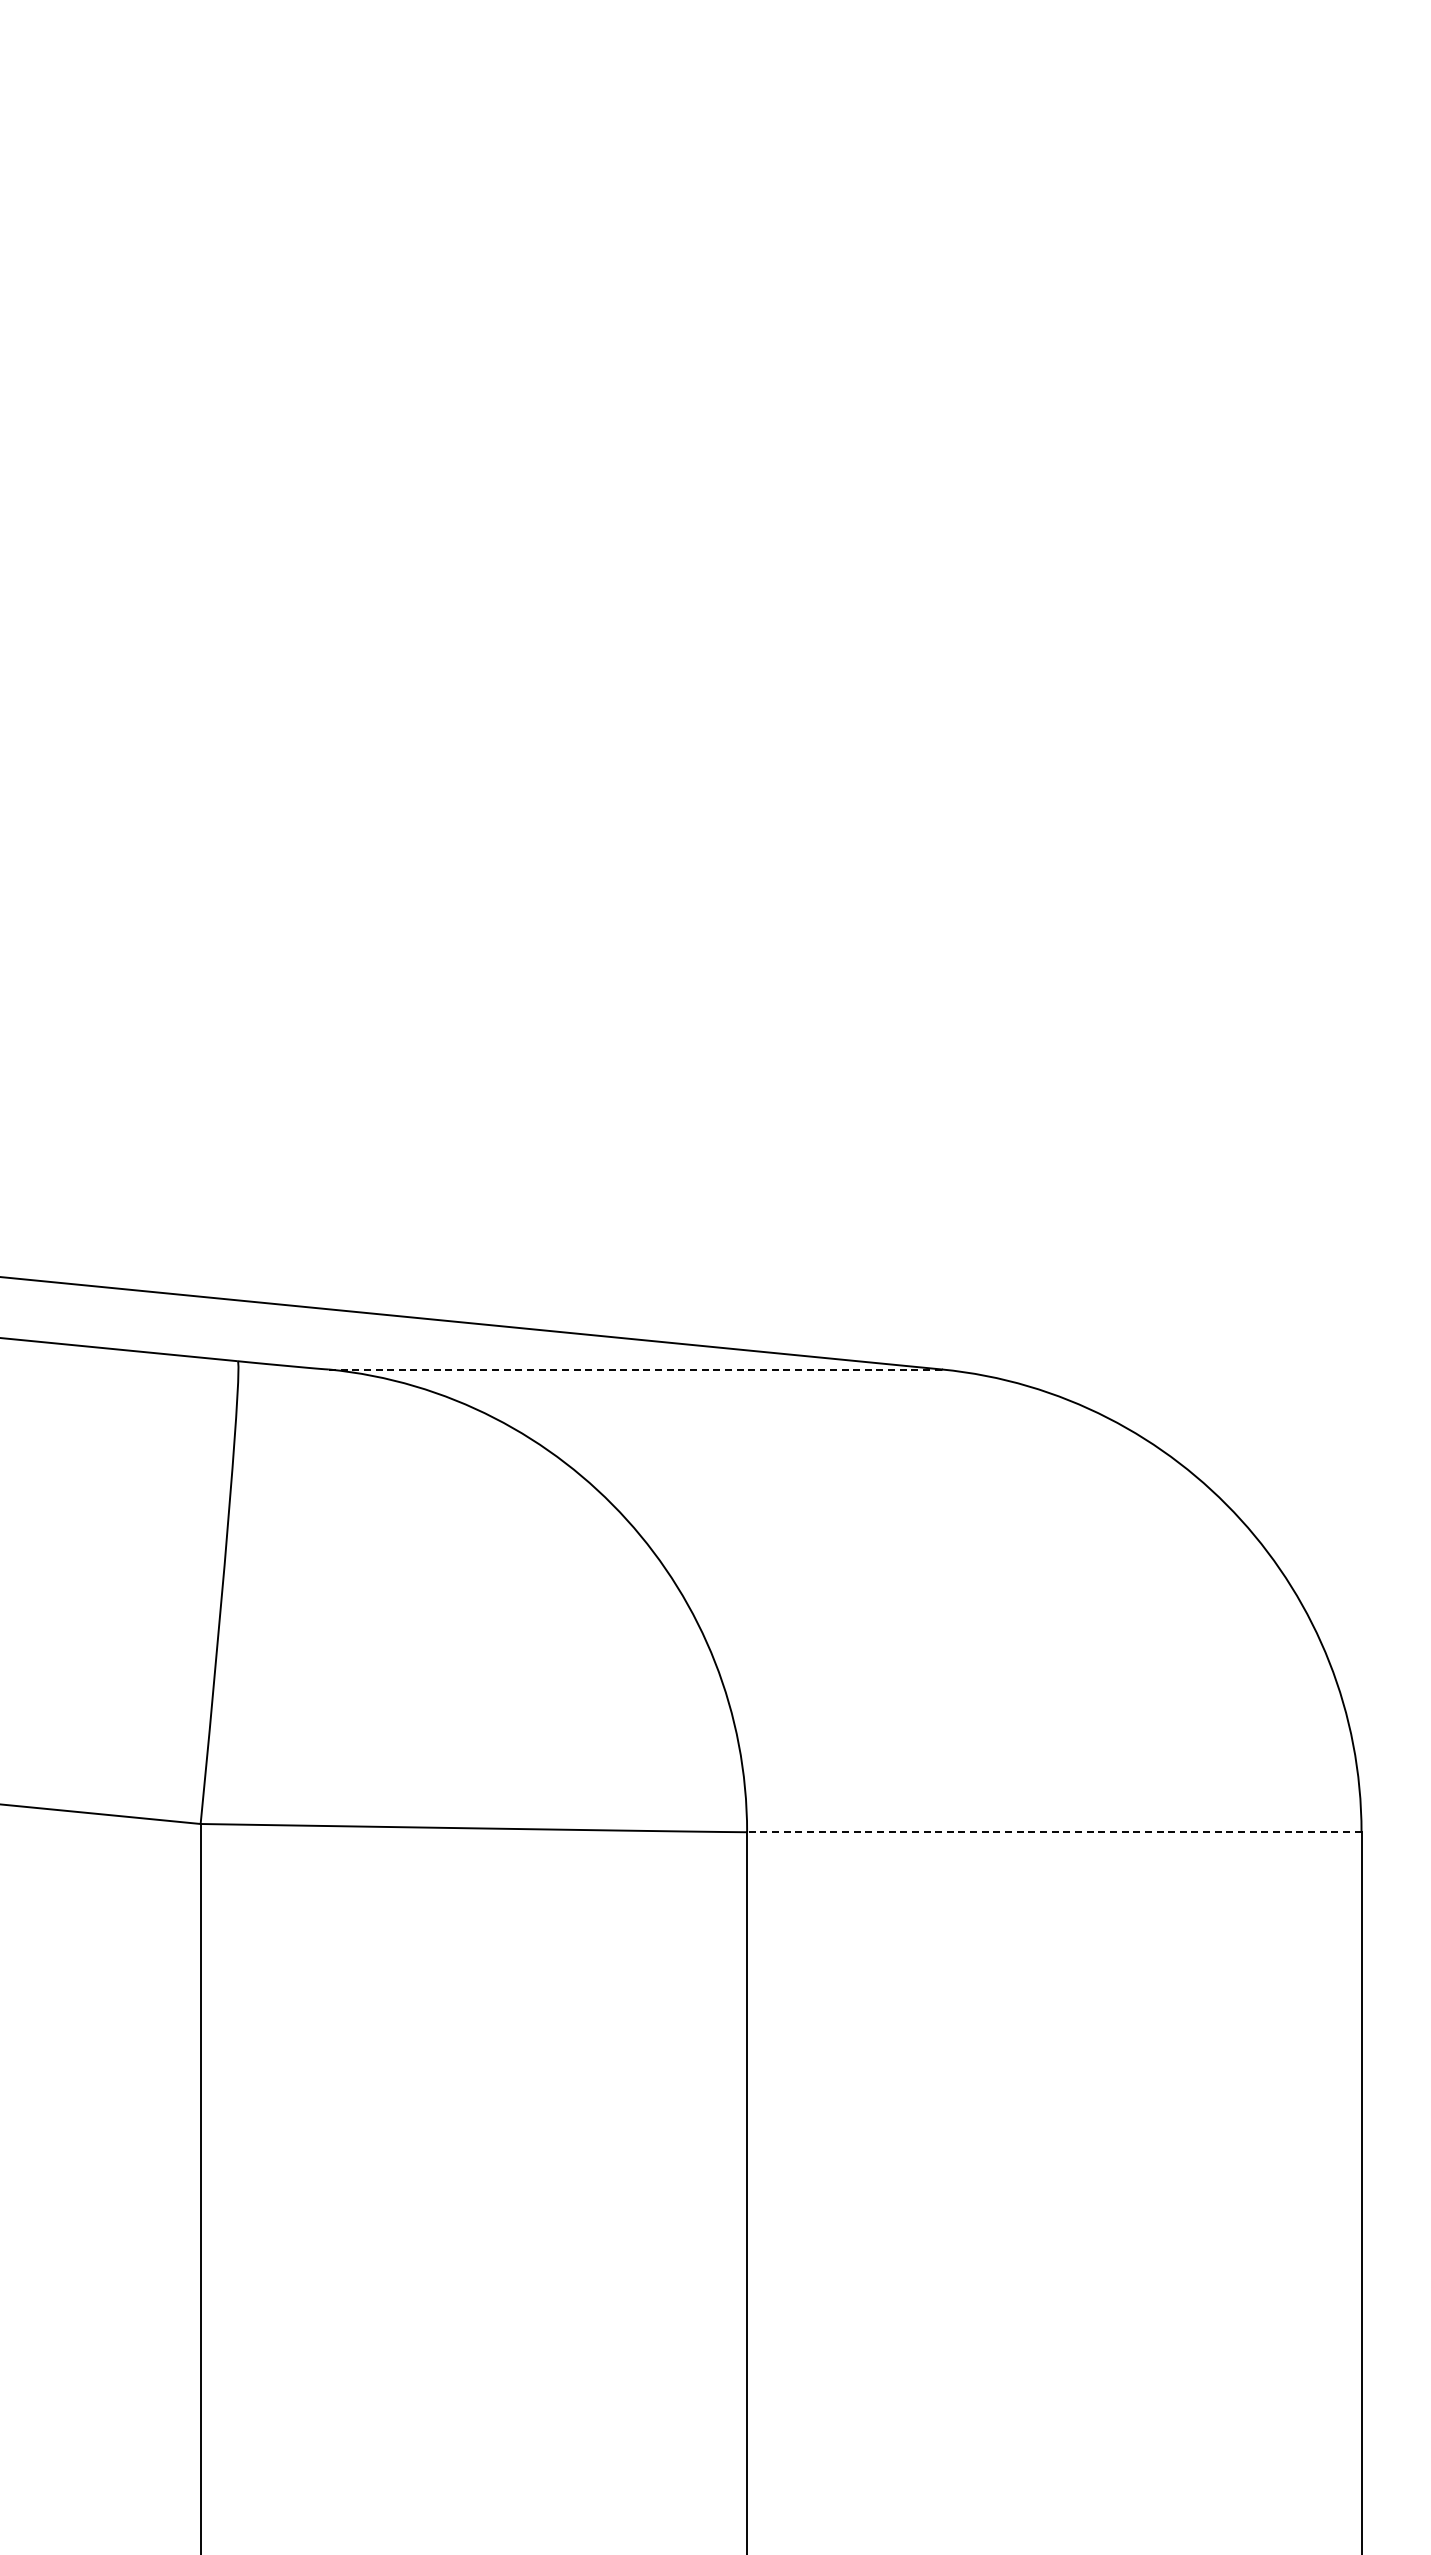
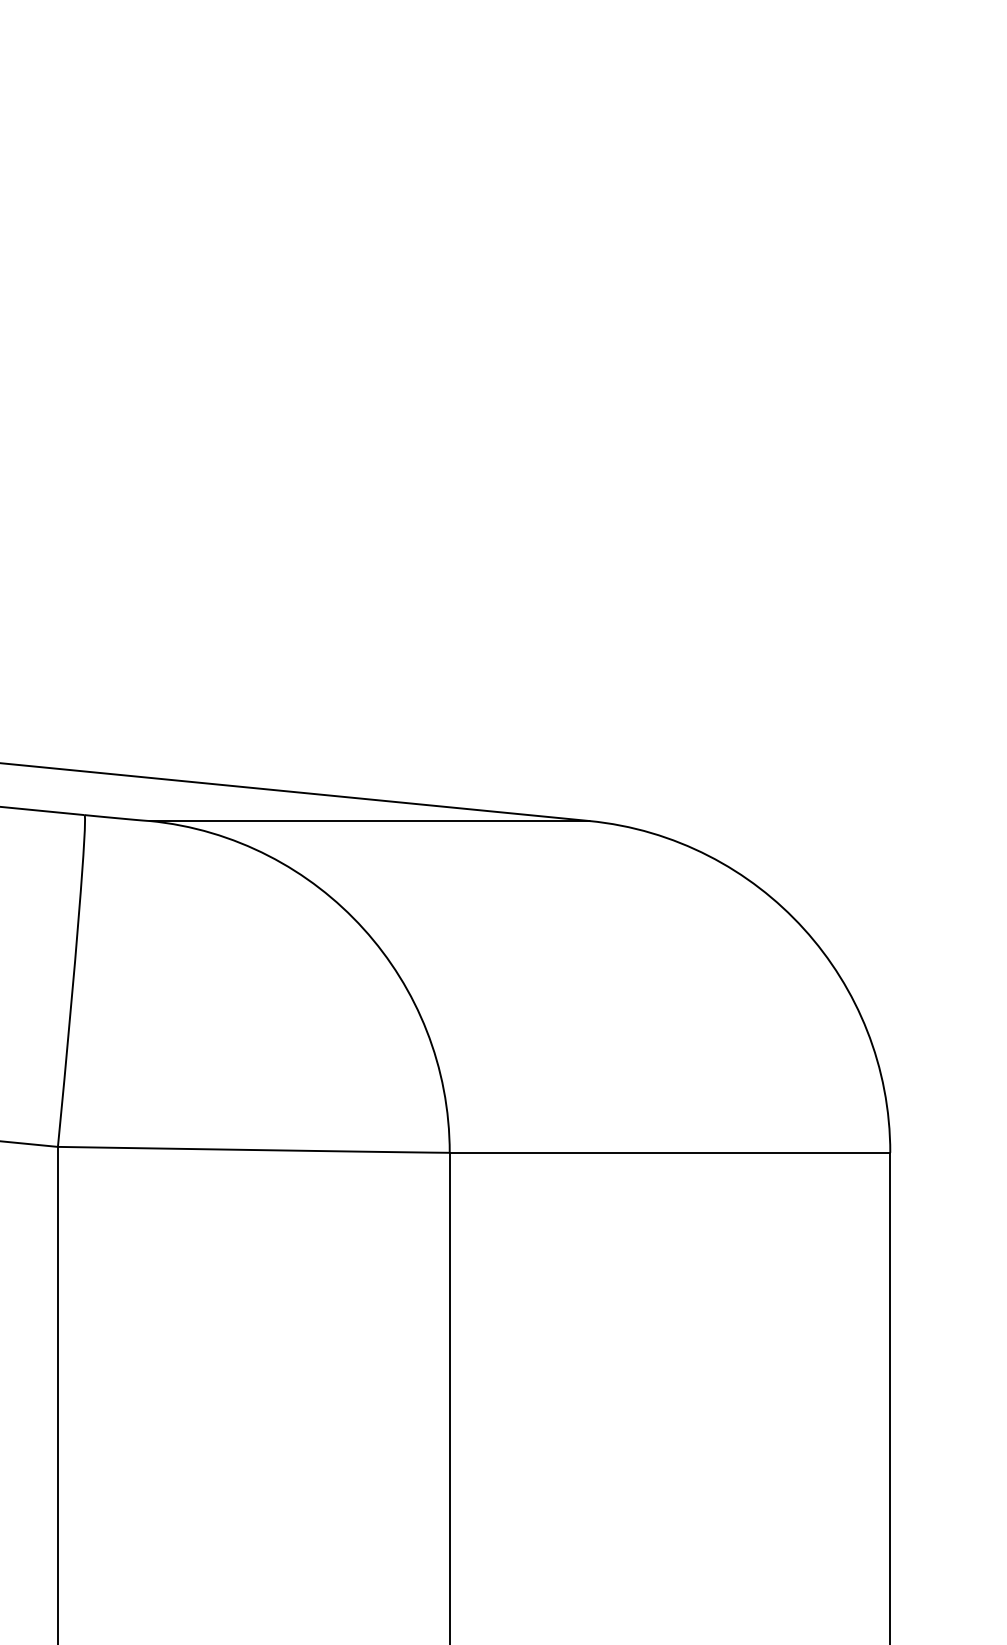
line: (635, 1369) -> (369, 821), dashed -> solid
line: (1053, 1832) -> (669, 1153), dashed -> solid

